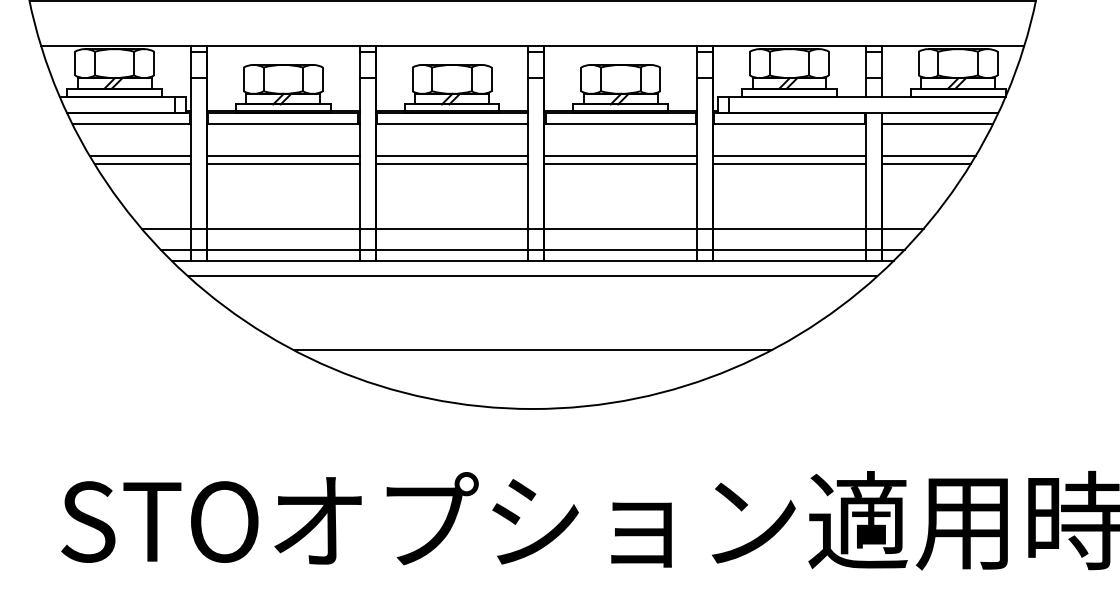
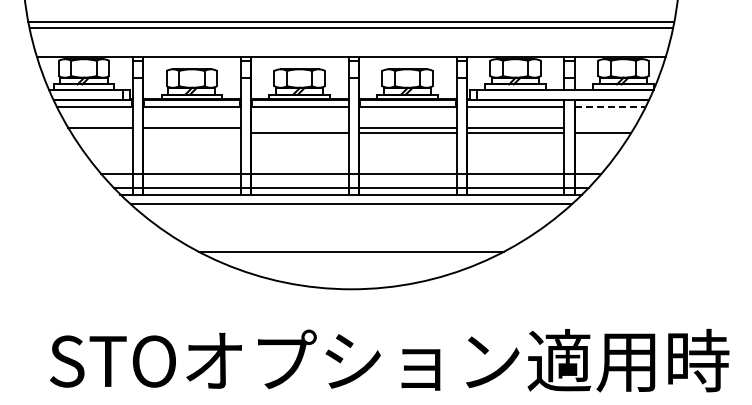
line: (938, 124) -> (610, 107), solid -> dashed
line: (451, 155) -> (299, 127), removed
line: (928, 155) -> (604, 127), removed
line: (141, 163) -> (101, 132), removed
line: (282, 163) -> (191, 132), removed

